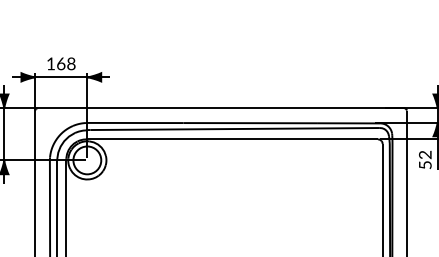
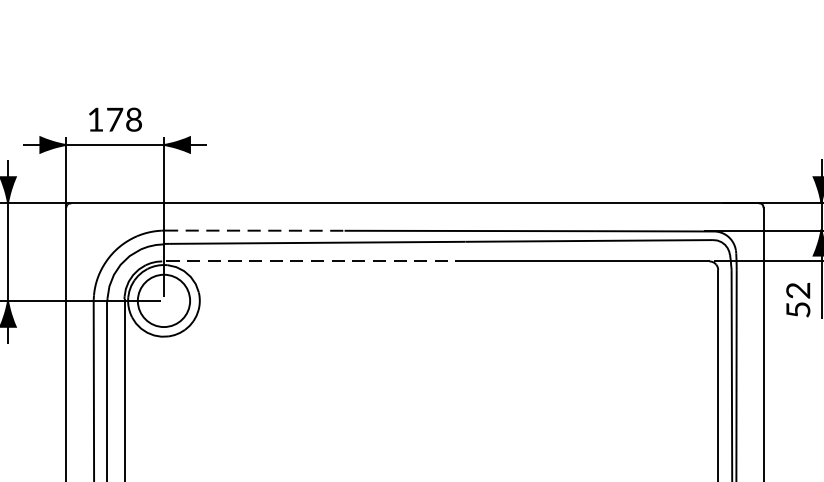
text: (61, 63) -> (115, 119), 168 -> 178
line: (135, 123) -> (254, 231), solid -> dashed
line: (168, 139) -> (316, 261), solid -> dashed

